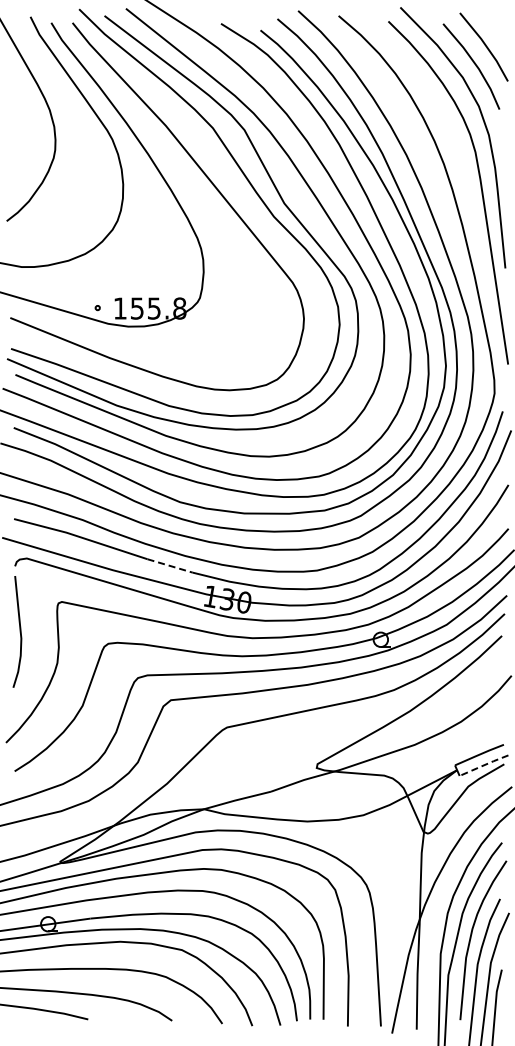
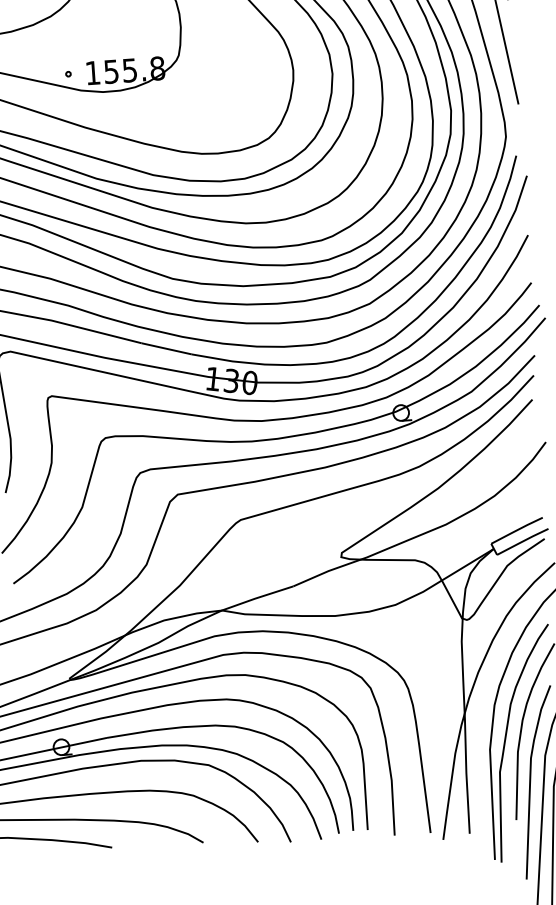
line: (170, 565) -> (167, 348), dashed -> solid
line: (483, 765) -> (522, 541), dashed -> solid

